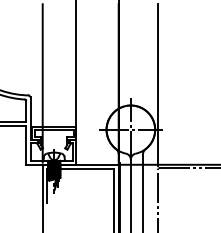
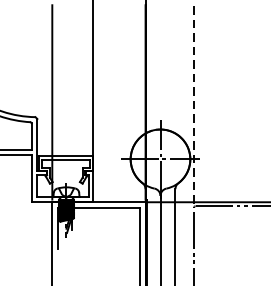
line: (158, 85) -> (194, 104), solid -> dashed

